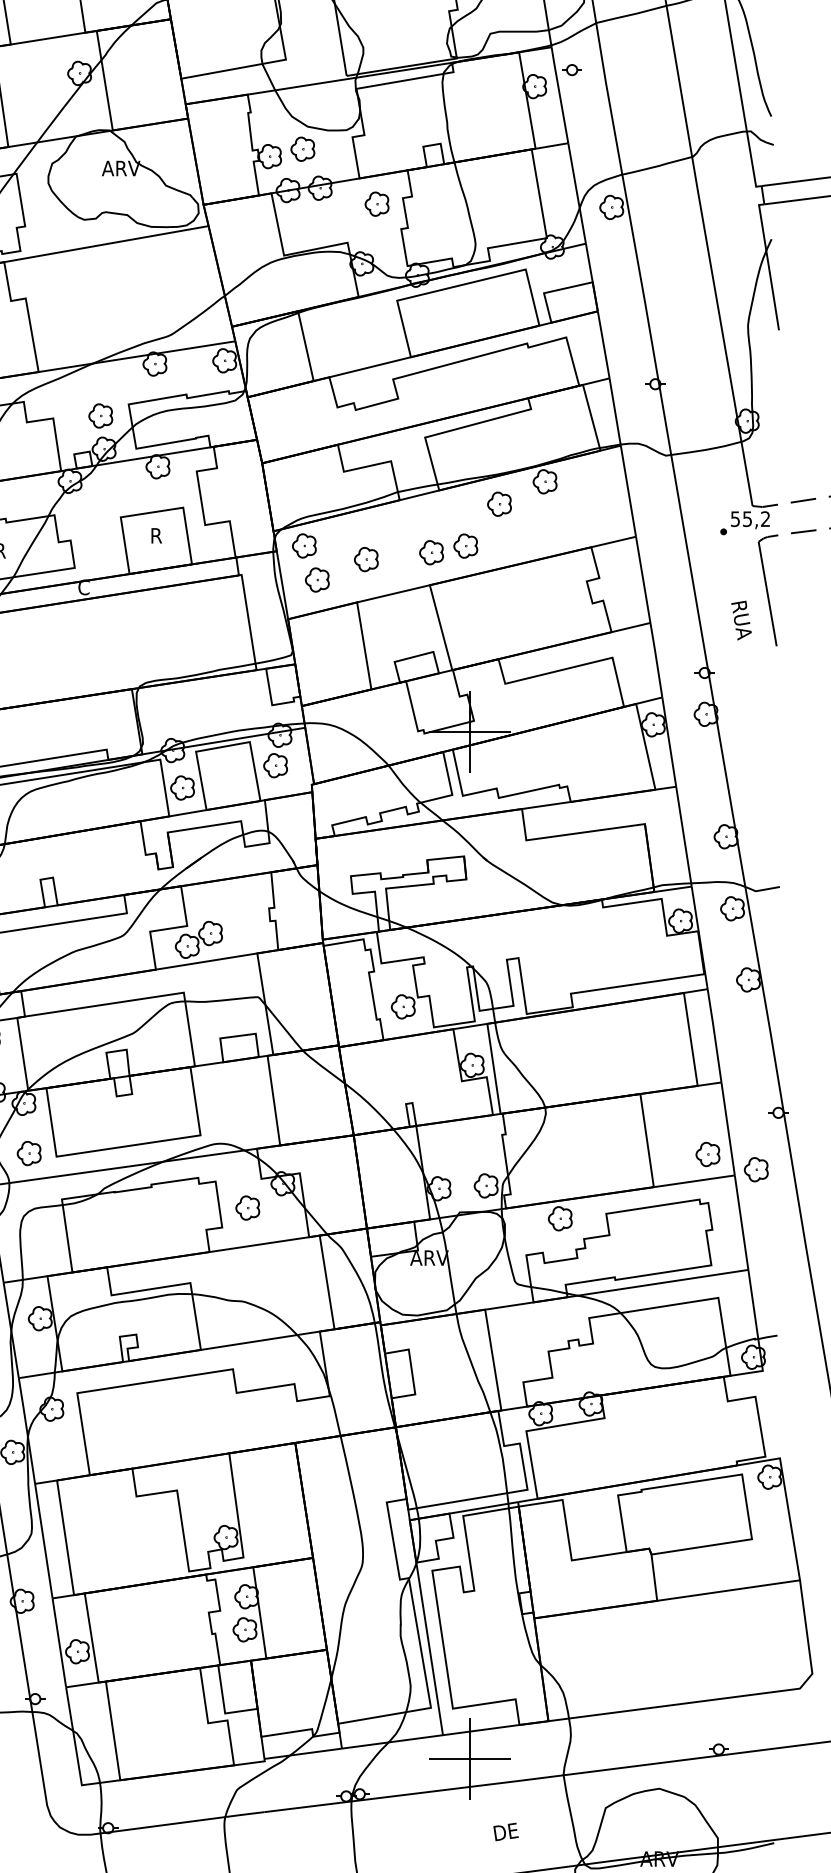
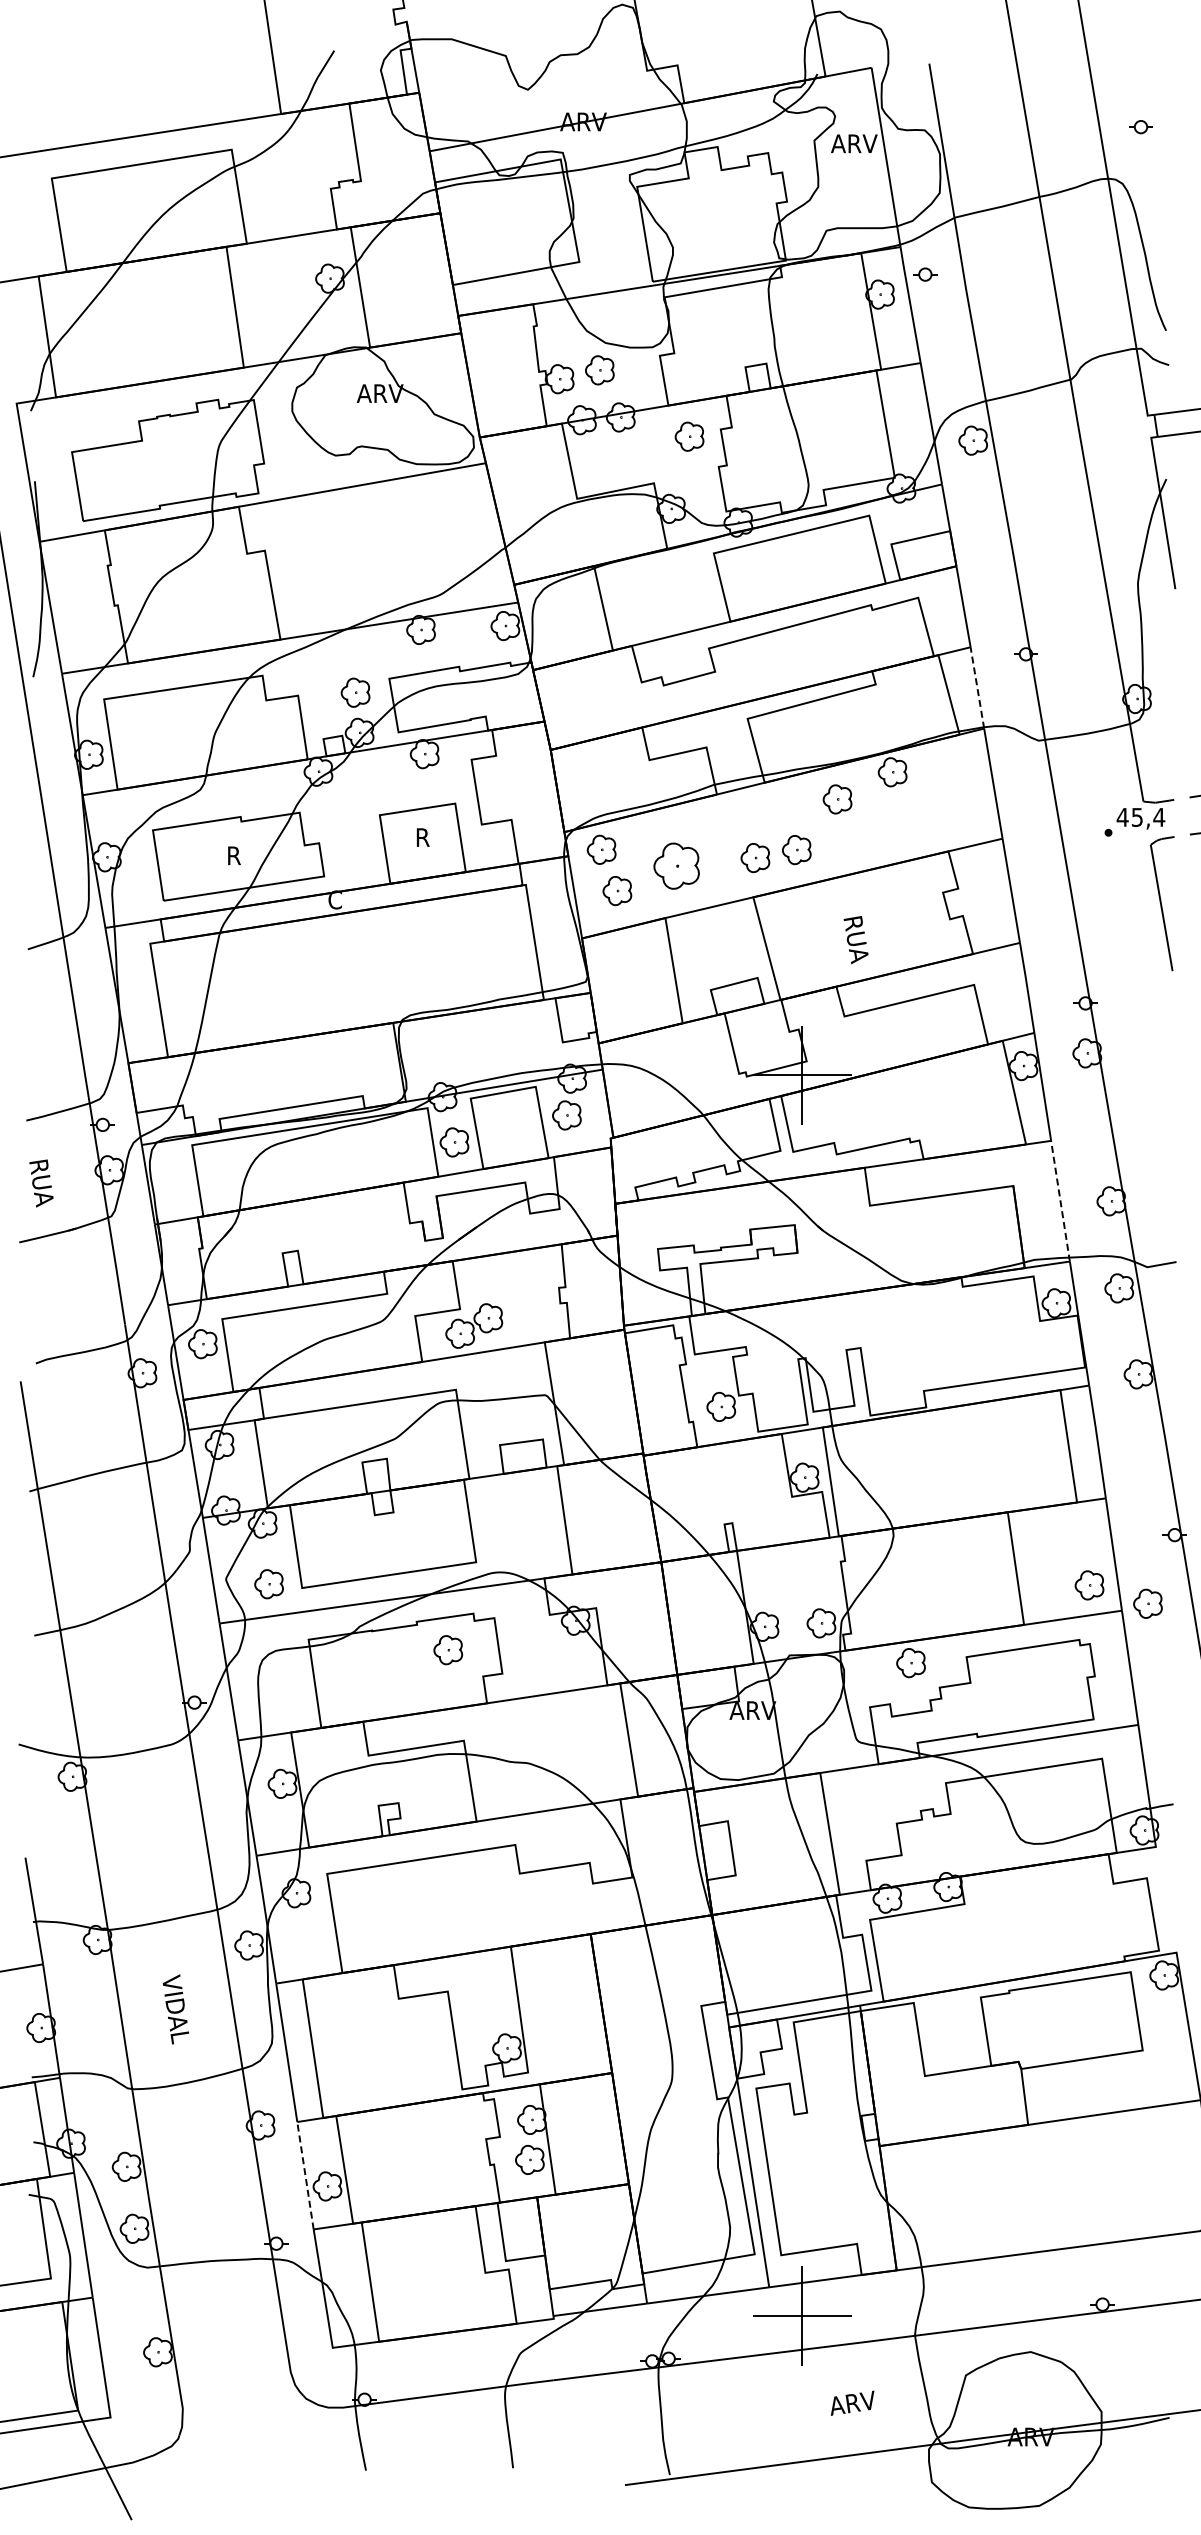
line: (615, 411) -> (977, 687), solid -> dashed
text: (750, 518) -> (1140, 816), 55,2 -> 45,4
part: (366, 559) -> (676, 866), size x1.6
text: (741, 620) -> (855, 940), moved
line: (683, 836) -> (1060, 1200), solid -> dashed
part: (247, 1208) -> (448, 1650), moved
line: (59, 1642) -> (305, 2175), solid -> dashed
text: (511, 1830) -> (852, 2402), DE -> ARV

